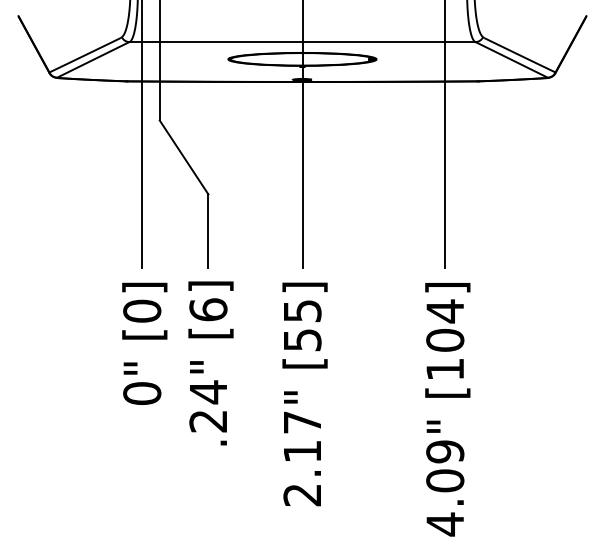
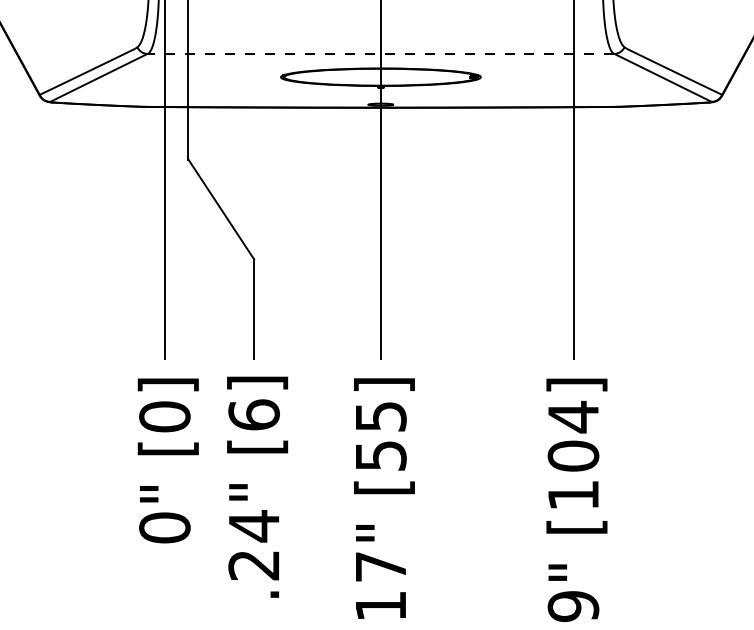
line: (302, 42) -> (380, 54), solid -> dashed

